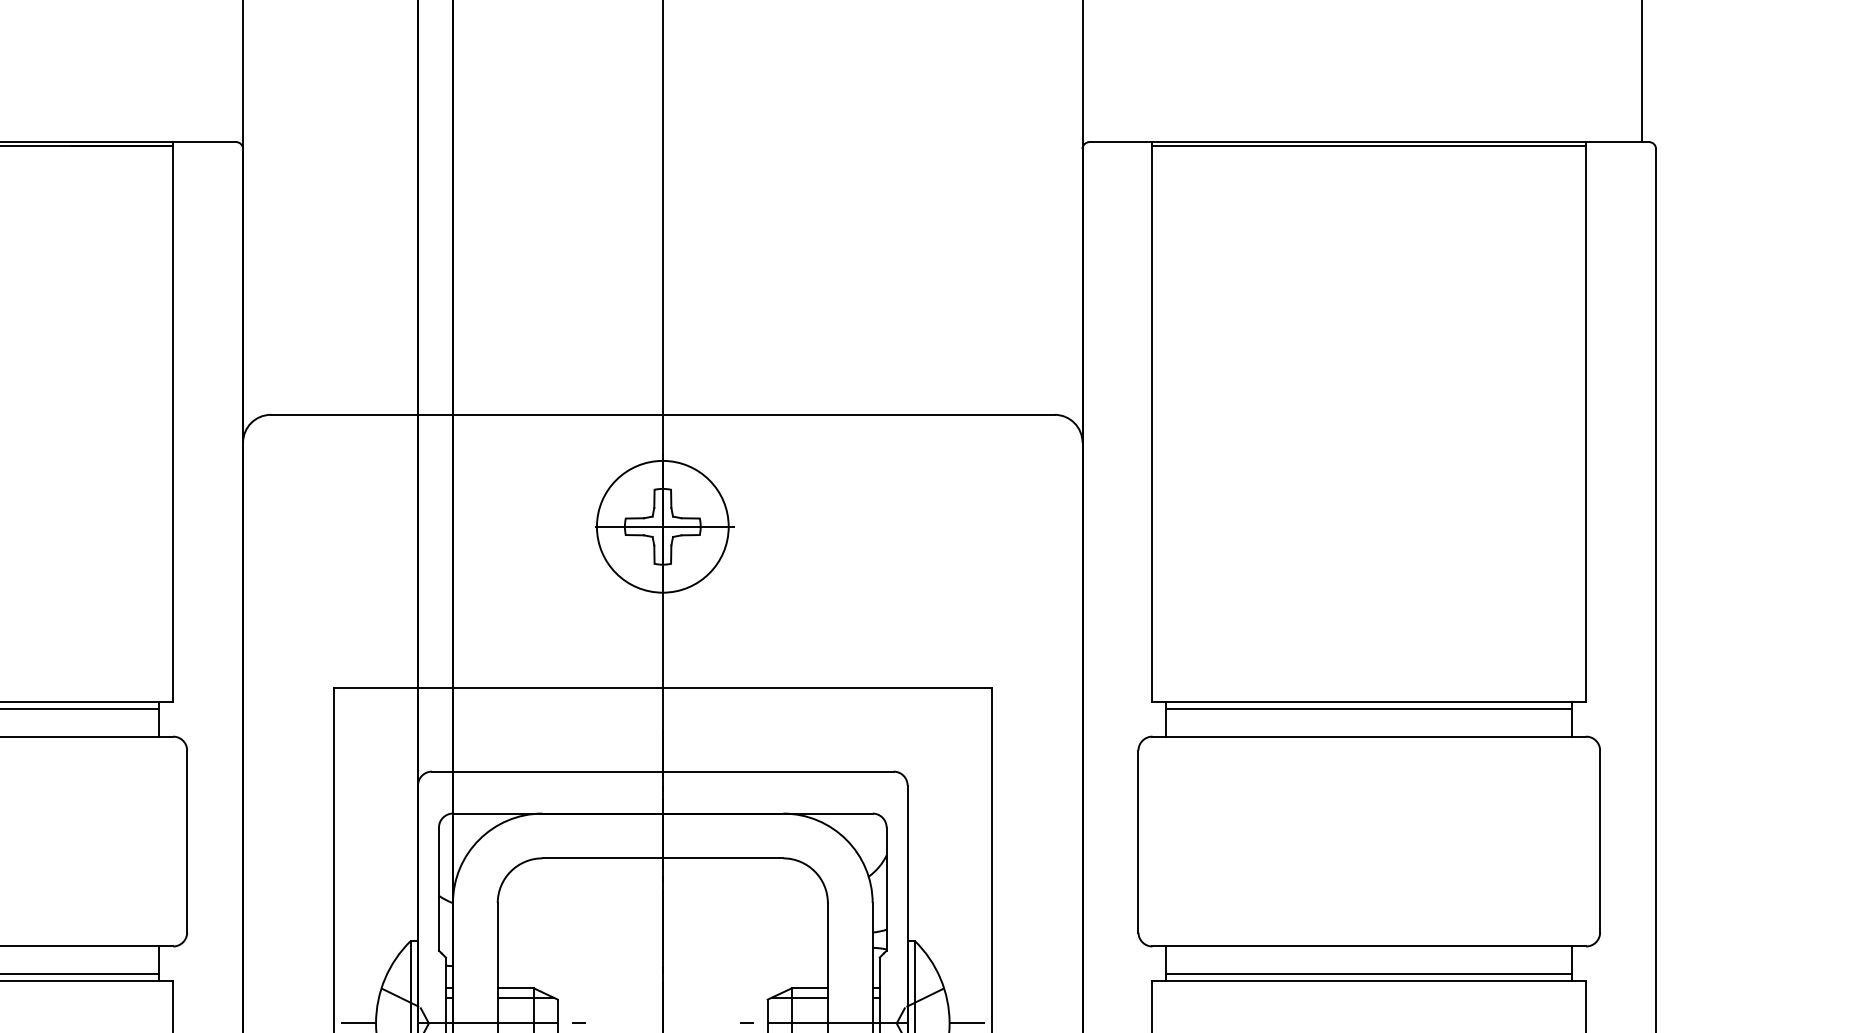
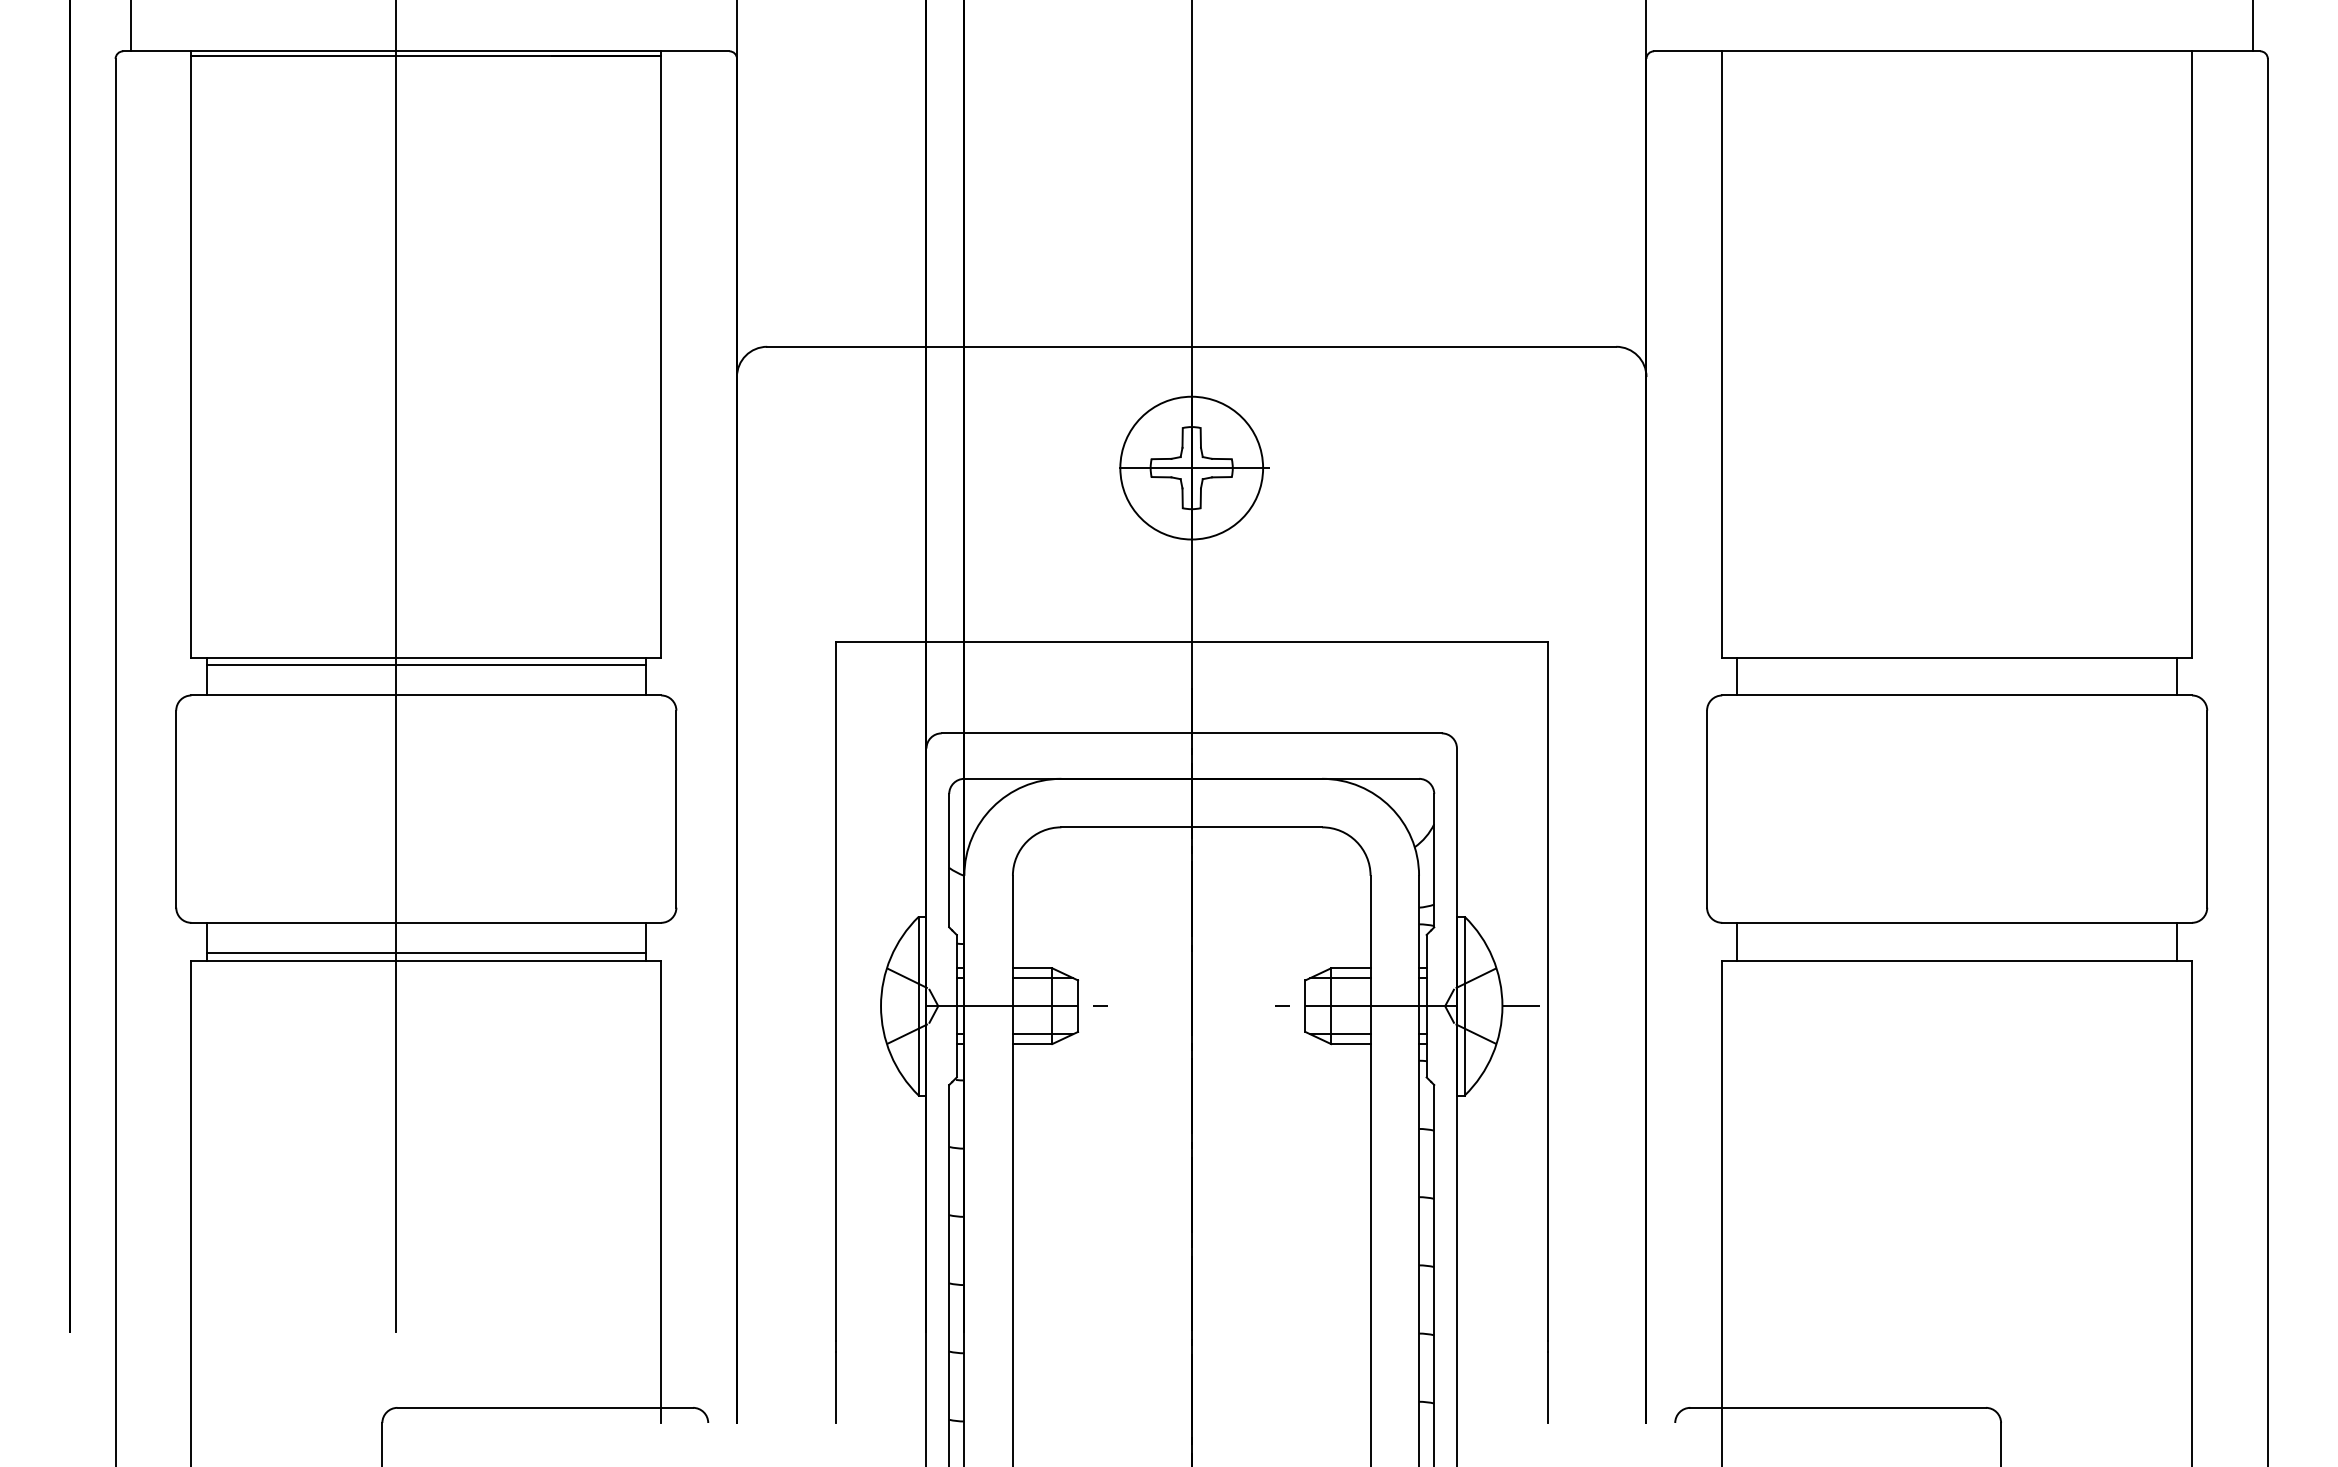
line: (1369, 145) -> (1957, 55), removed
line: (1368, 708) -> (1956, 665), removed
line: (1368, 974) -> (1956, 953), removed
line: (358, 1023) -> (862, 1006), removed

